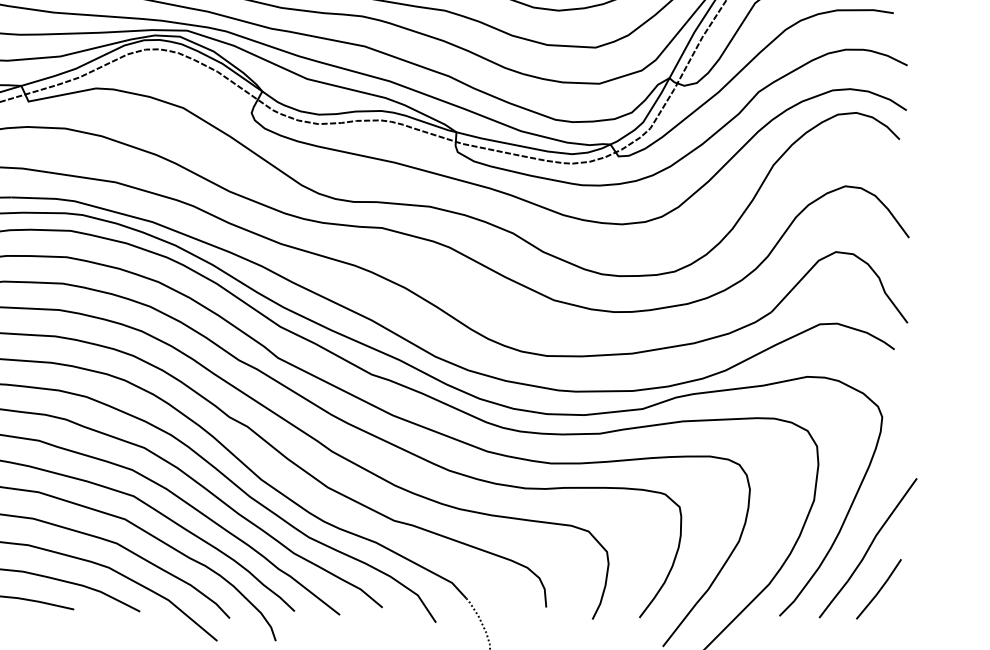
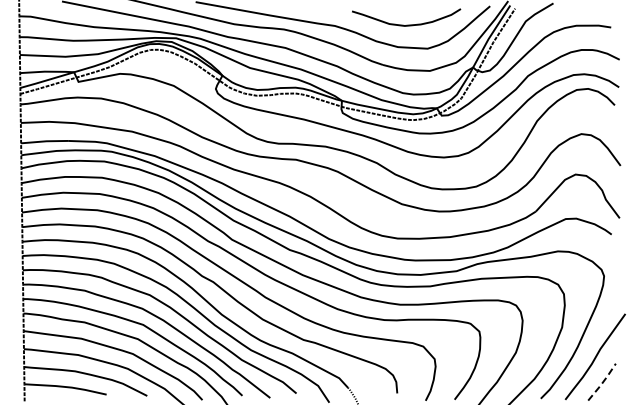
line: (879, 589) -> (602, 382), solid -> dashed

